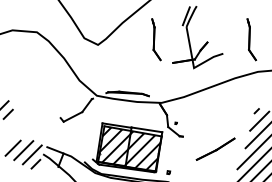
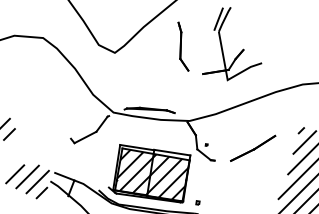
part: (251, 39) -> (295, 46), removed
part: (216, 148) -> (253, 147), moved

